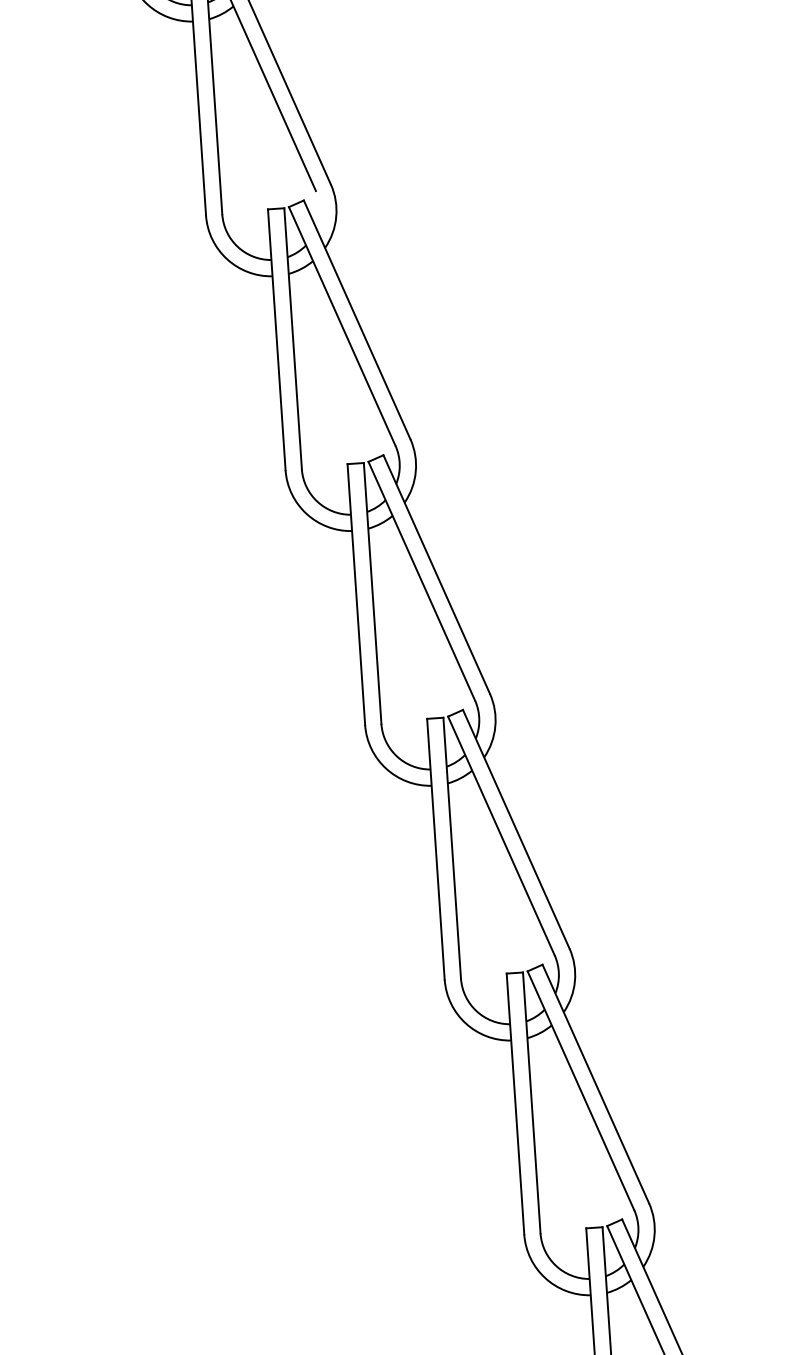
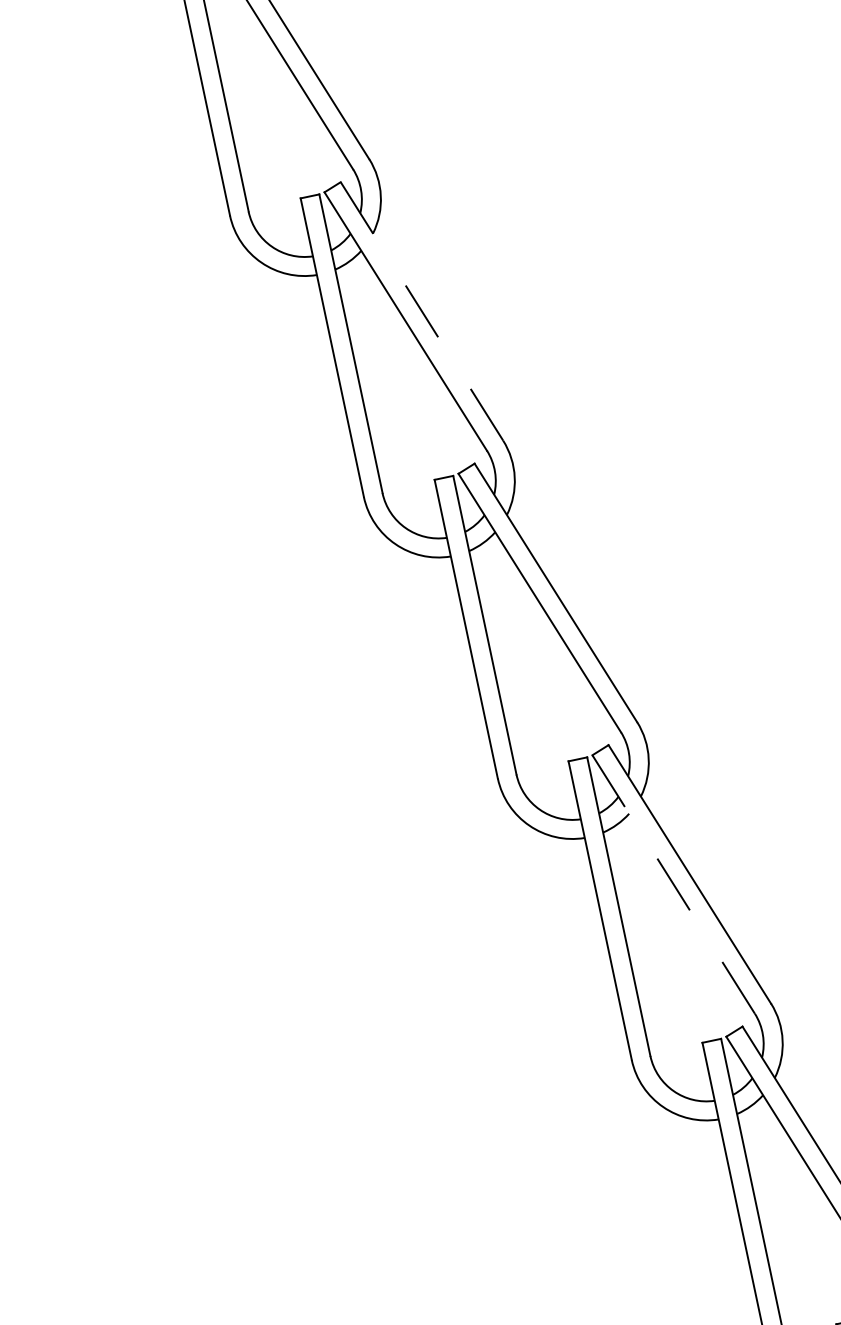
line: (436, 574) -> (421, 311), solid -> dashed
line: (580, 1090) -> (673, 884), solid -> dashed

